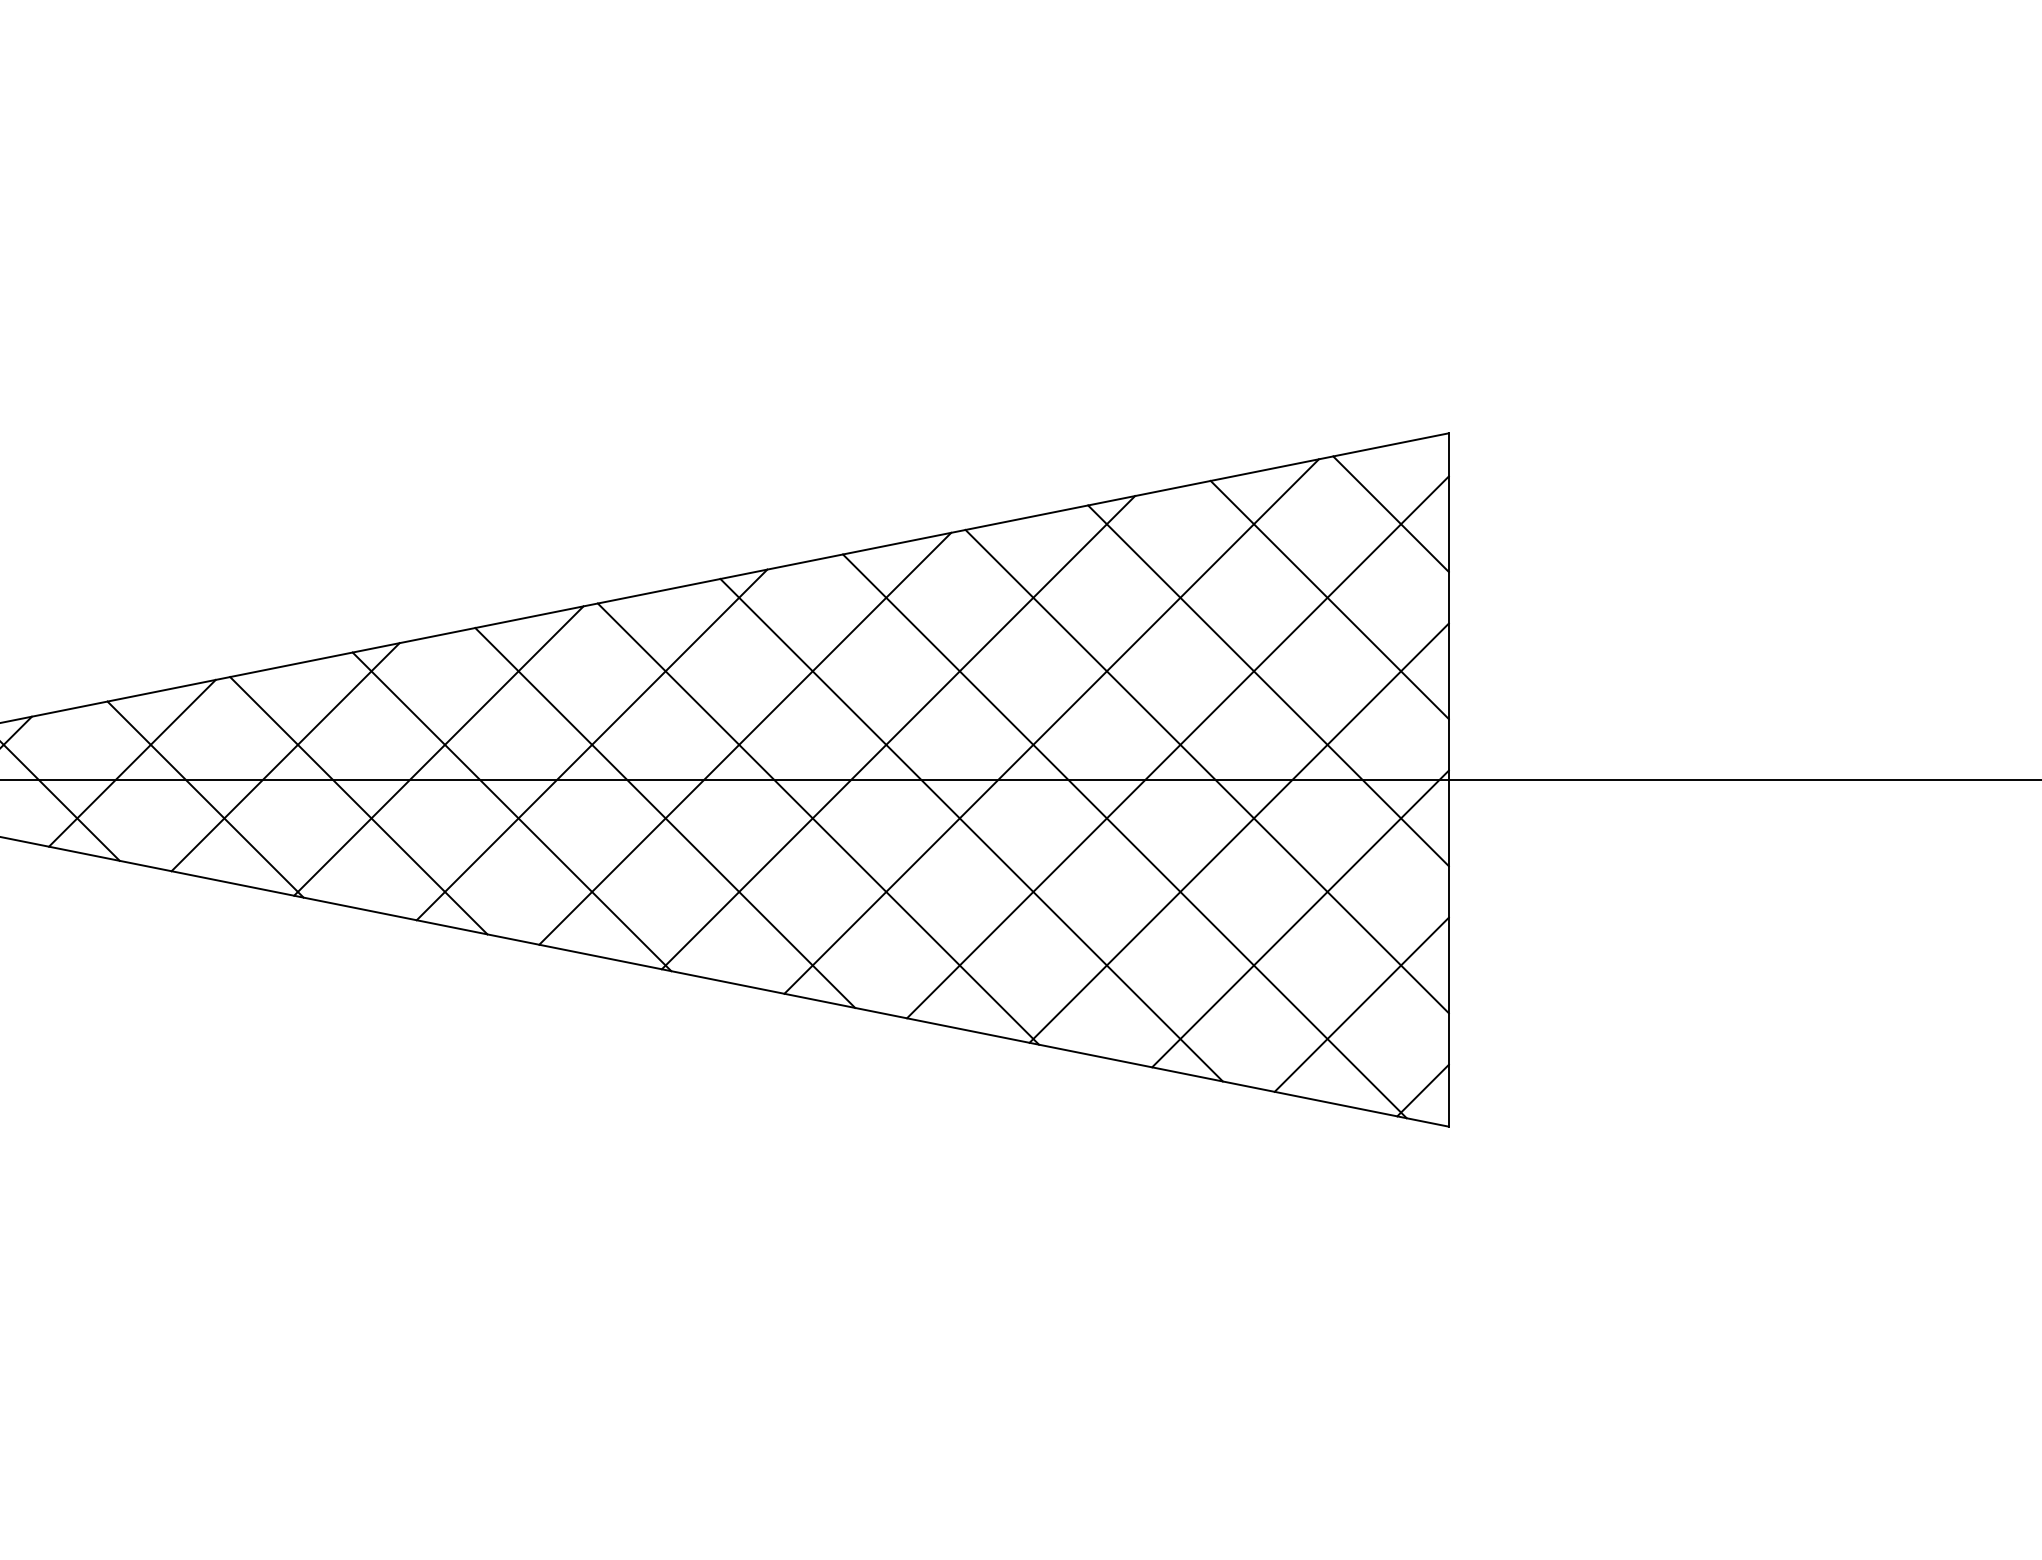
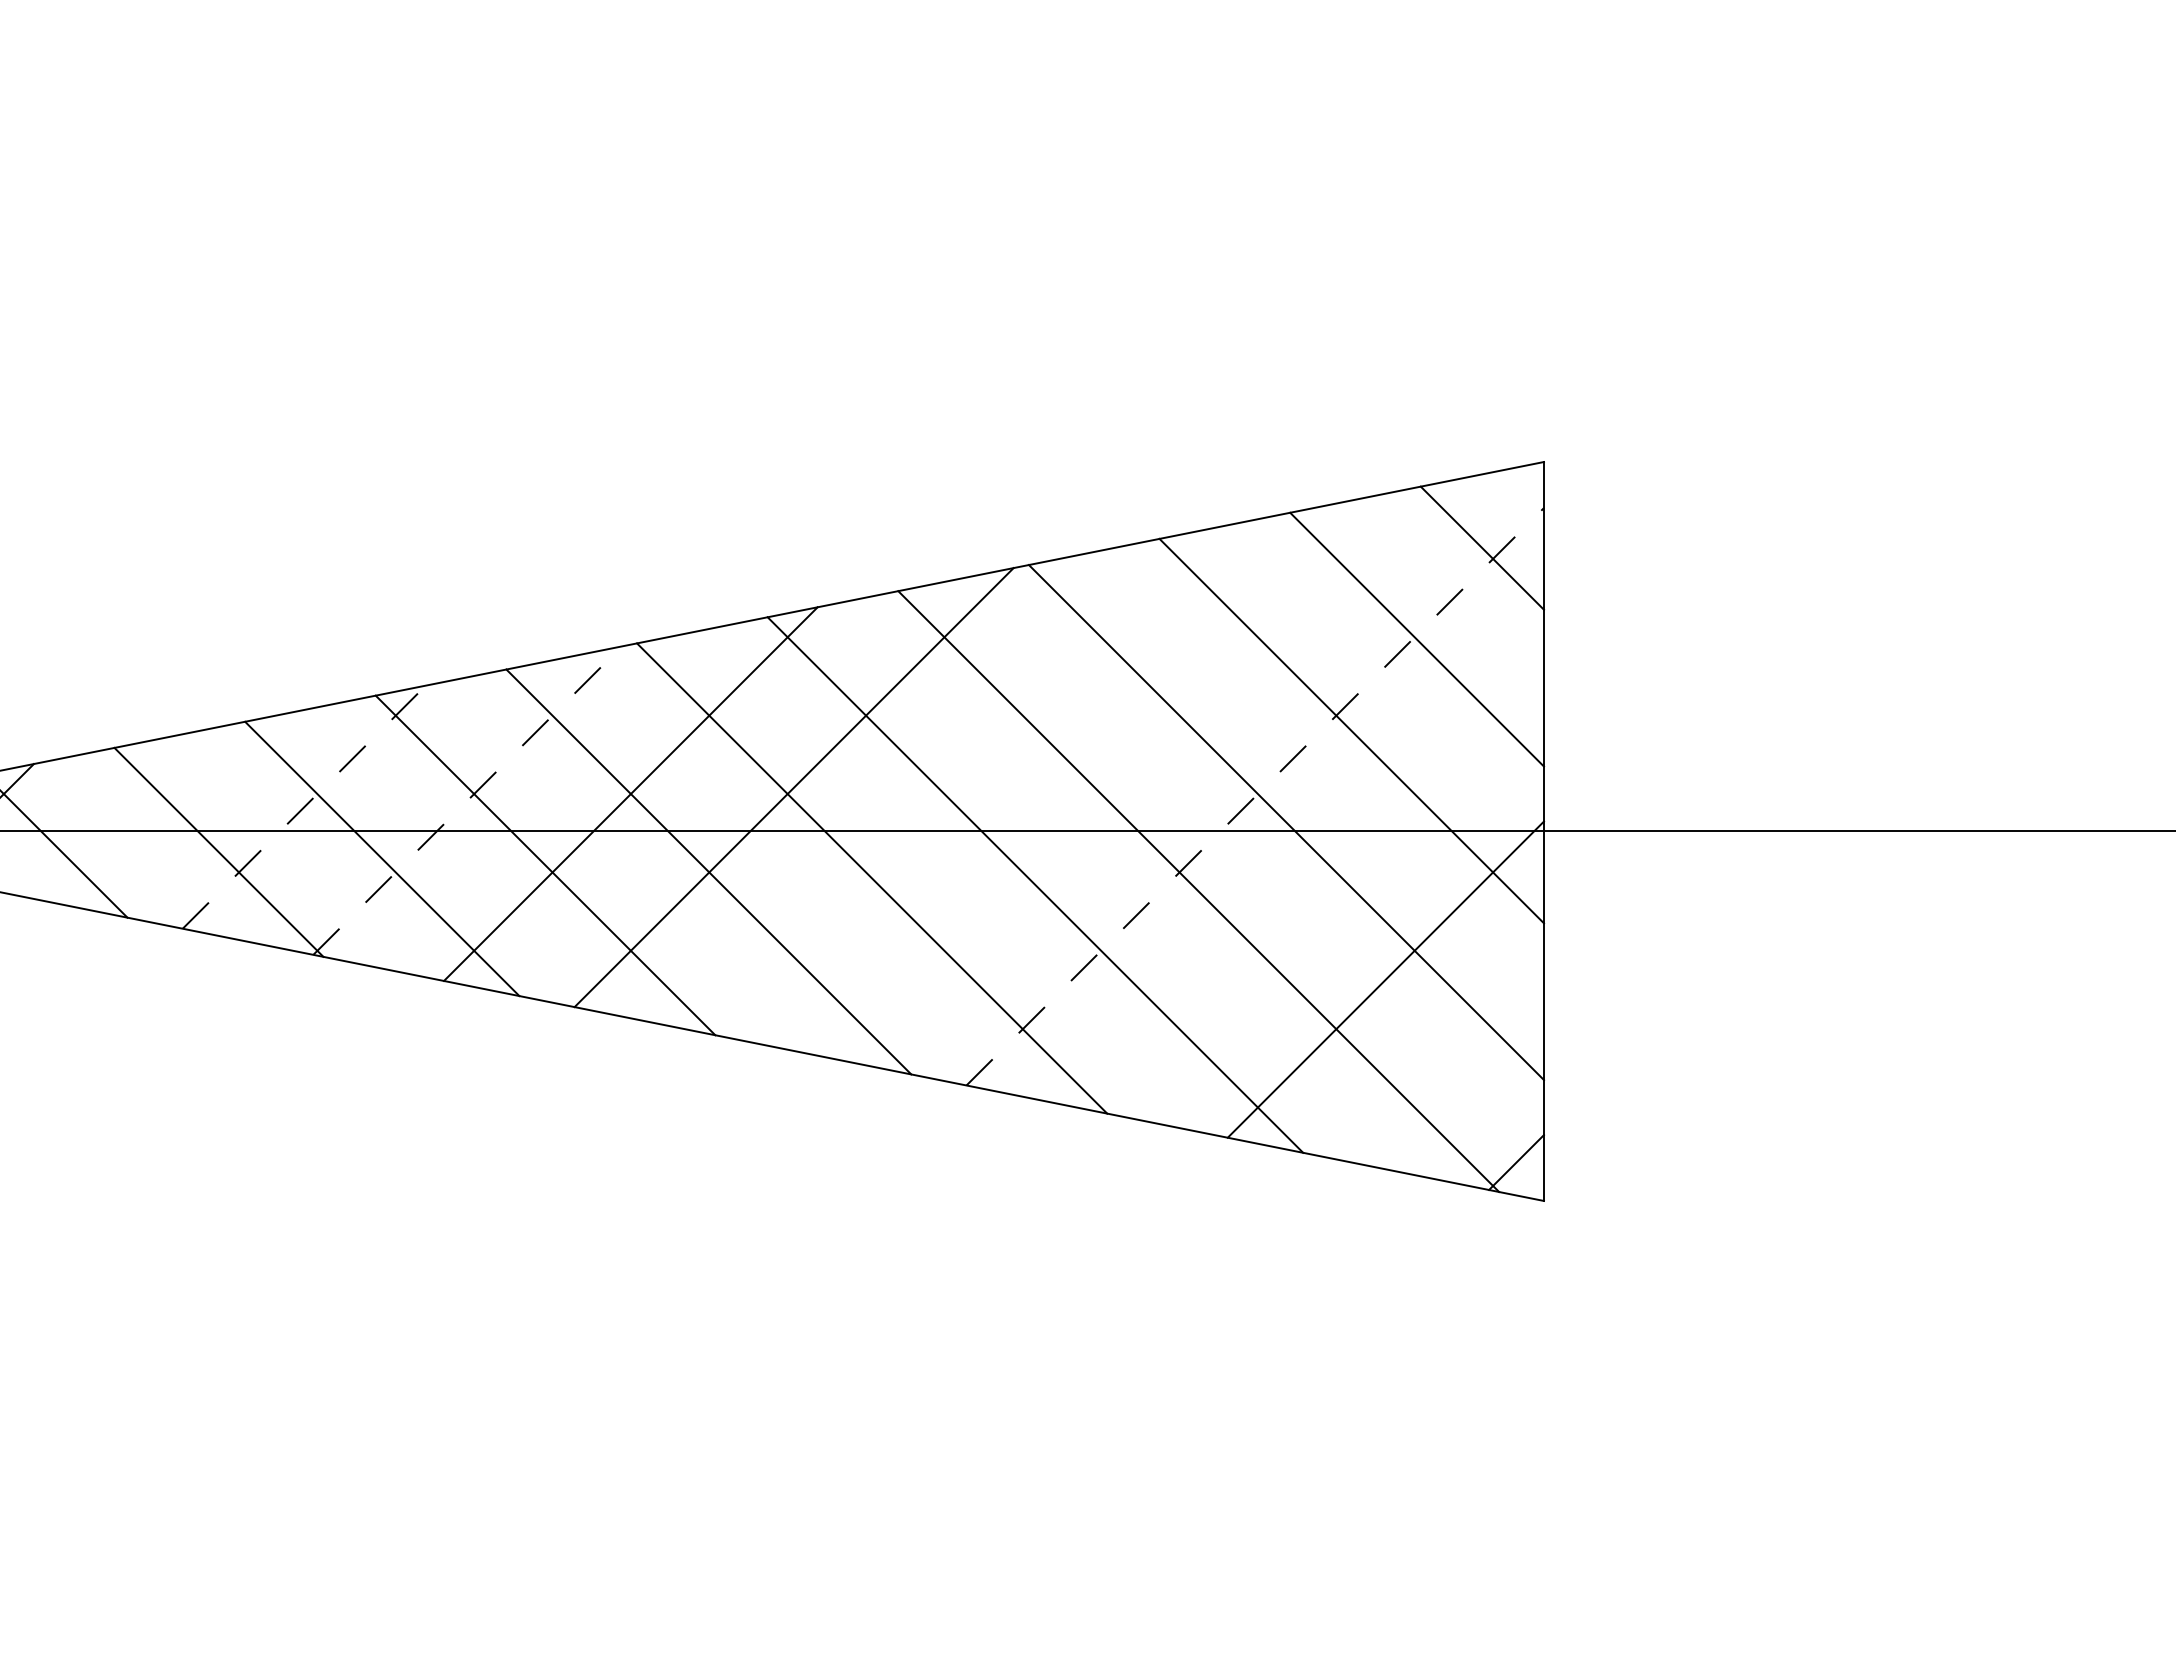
line: (1051, 726) -> (1120, 774), removed
line: (898, 732) -> (957, 780), removed
line: (1178, 747) -> (1255, 796), solid -> dashed
line: (438, 750) -> (467, 800), solid -> dashed
line: (285, 757) -> (304, 807), solid -> dashed
line: (131, 763) -> (140, 813), removed
line: (1239, 832) -> (1320, 887), removed
line: (1361, 1004) -> (1450, 1070), removed

